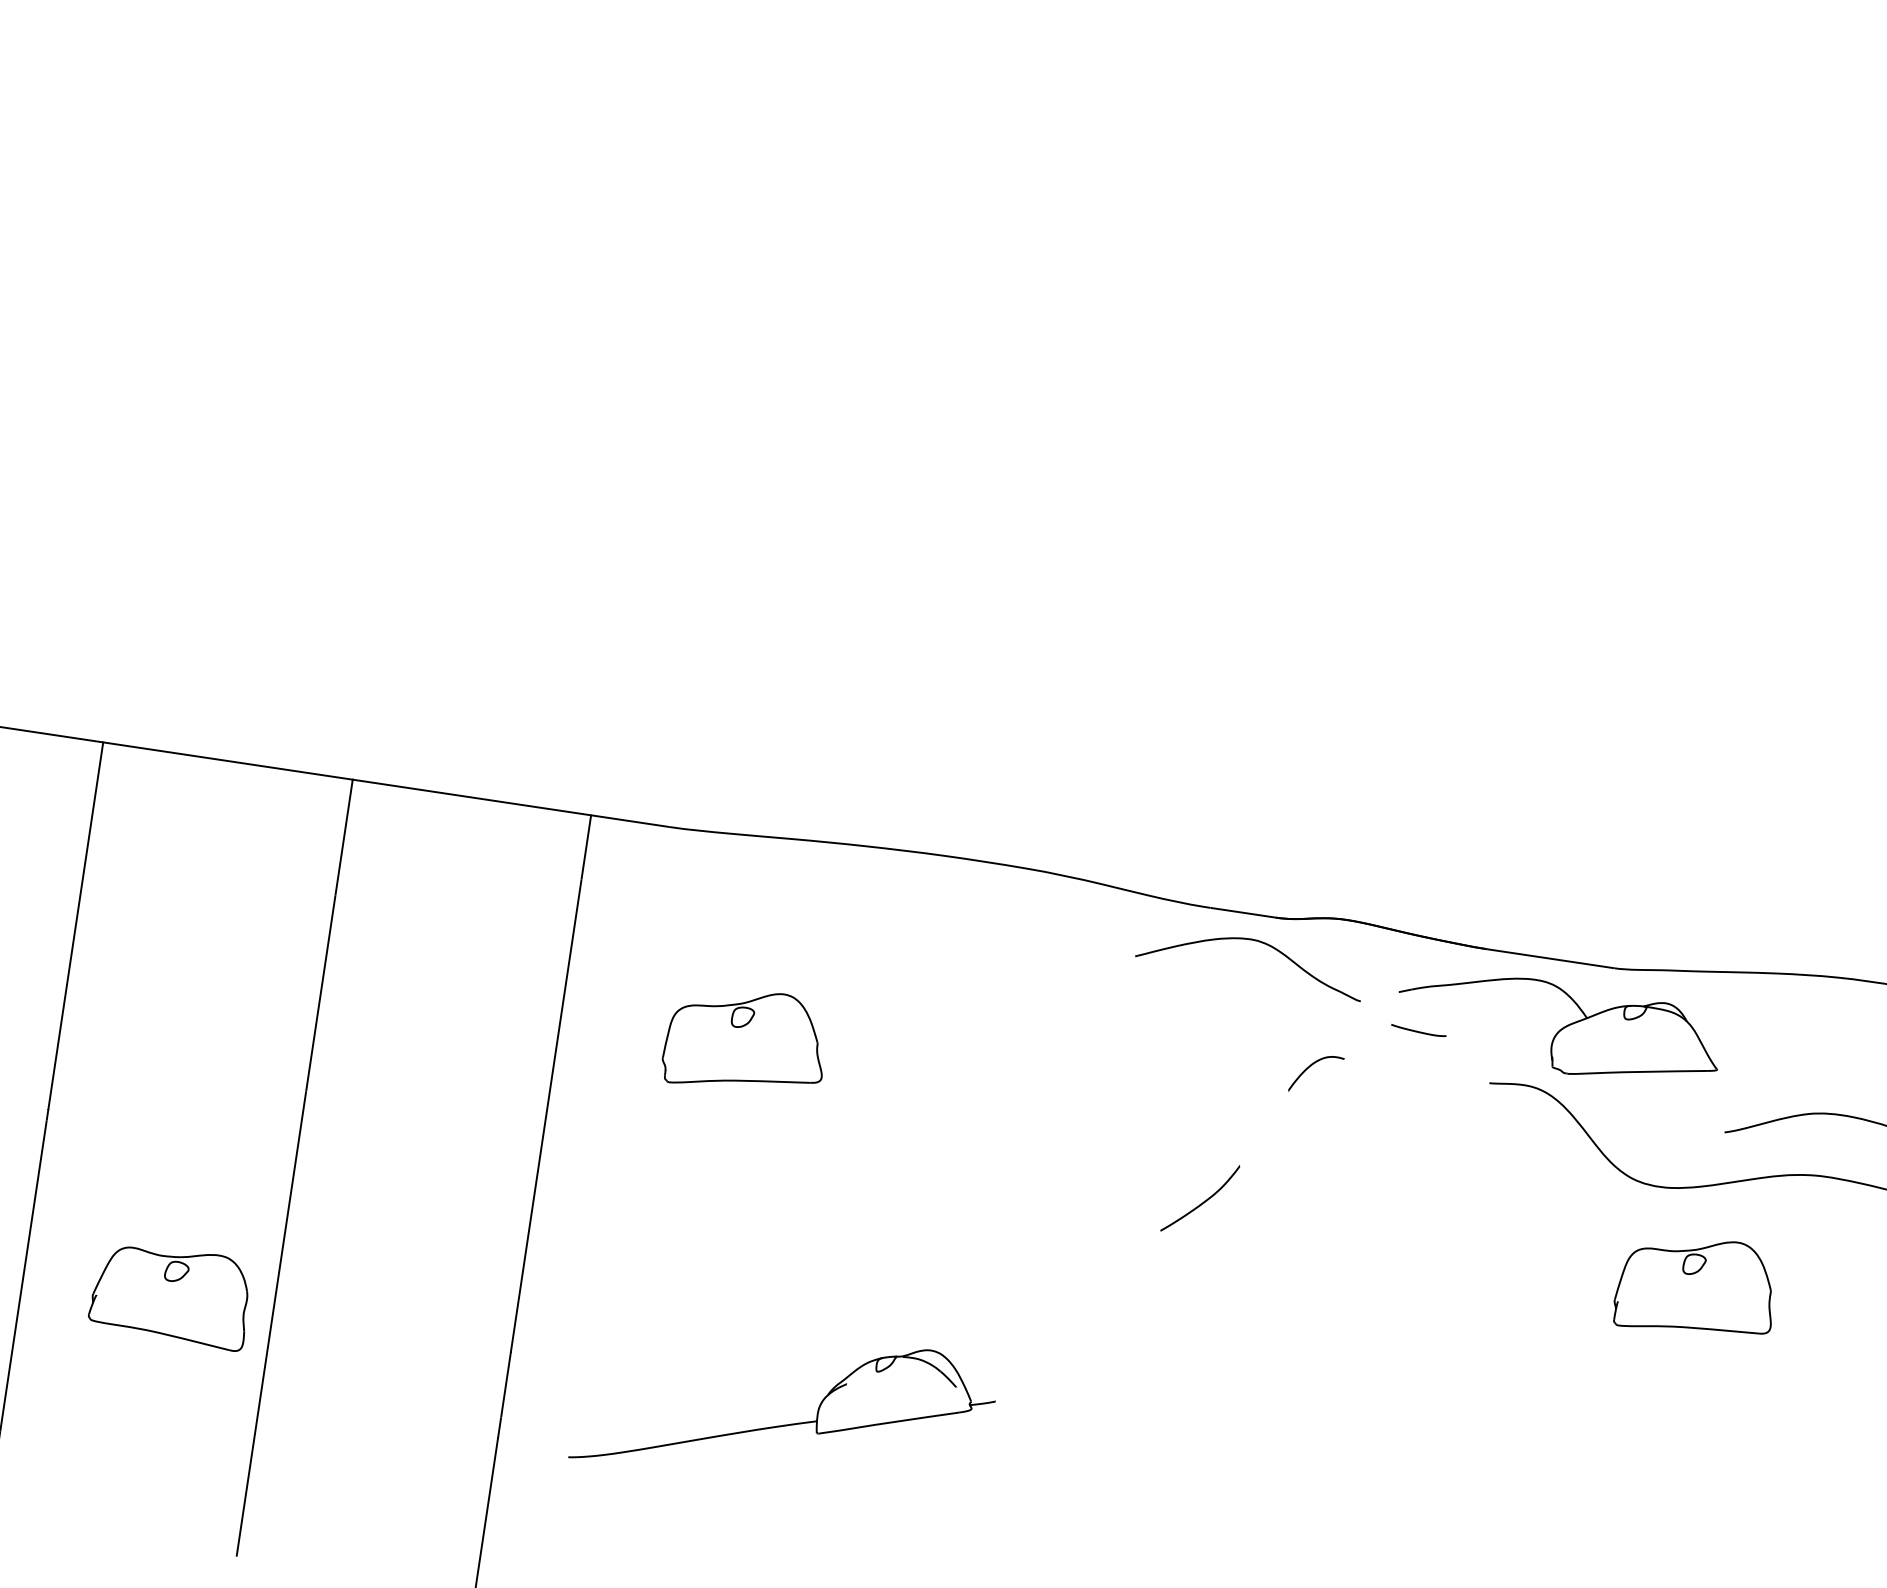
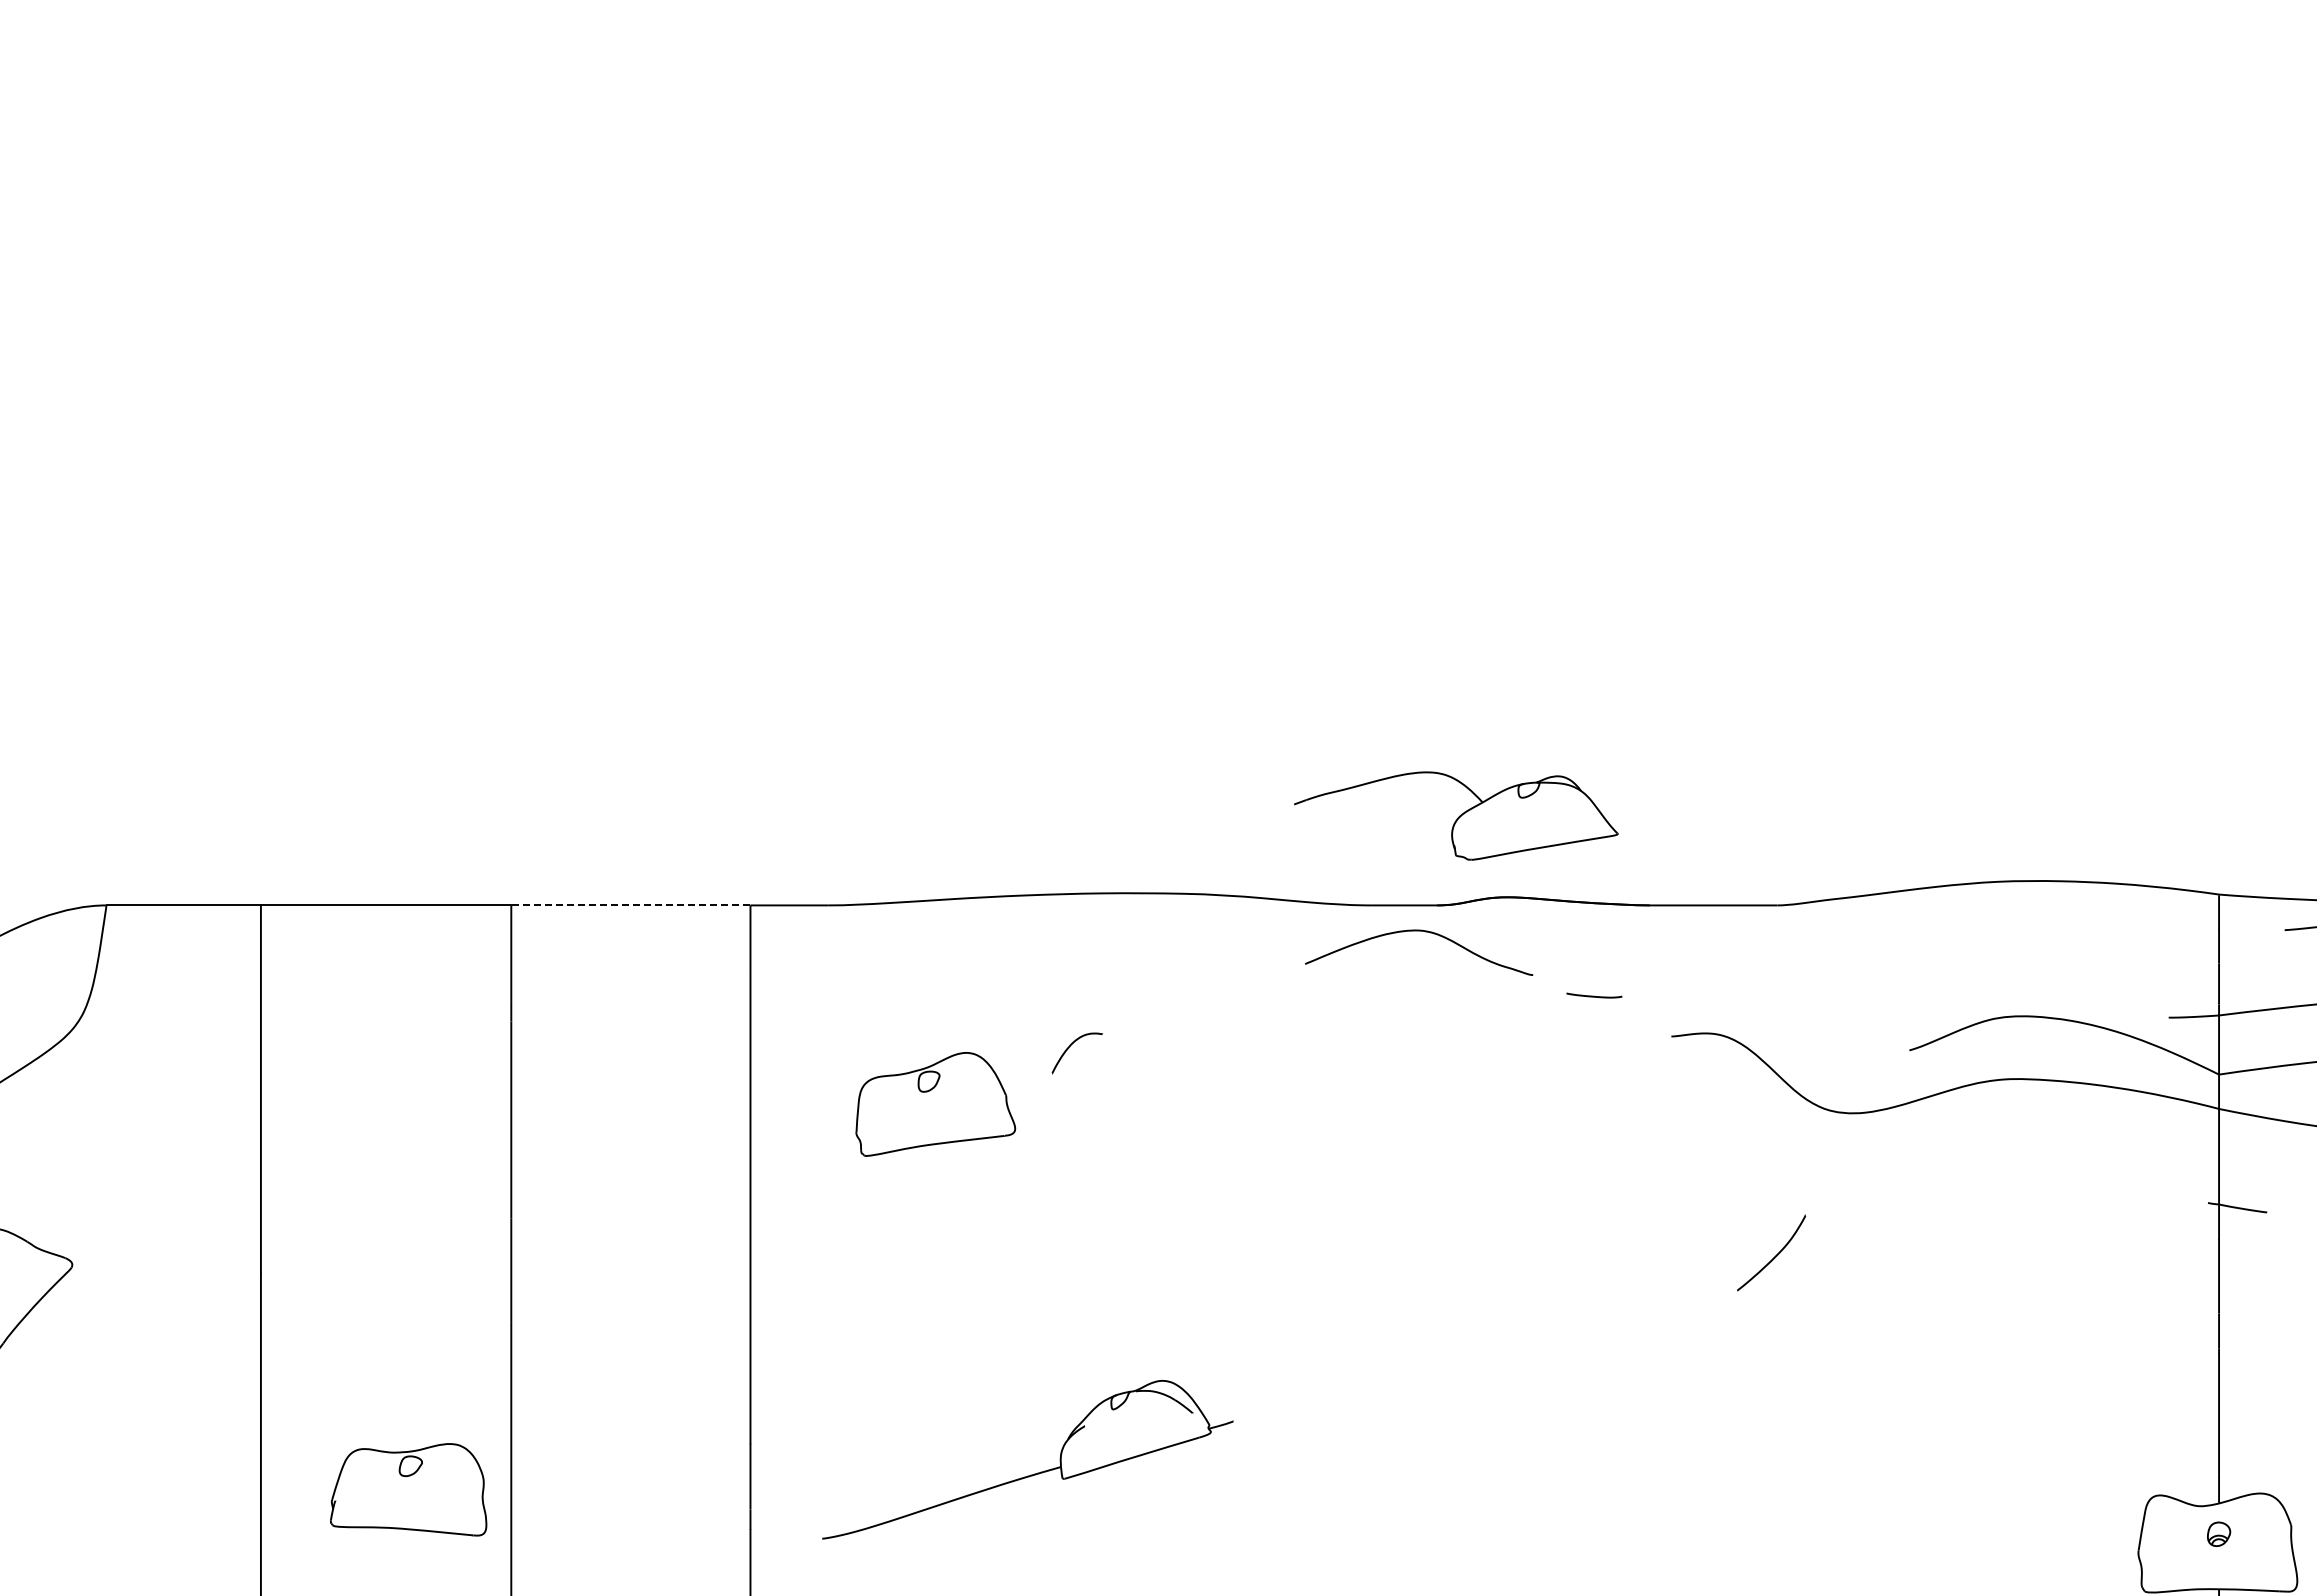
line: (471, 797) -> (630, 905), solid -> dashed
part: (1559, 1027) -> (1456, 815), moved
part: (1309, 1068) -> (1069, 1048), moved
curve: (1203, 1201) -> (1775, 1255), moved
part: (1696, 1286) -> (1904, 1205), removed
part: (171, 1294) -> (408, 1489), moved

